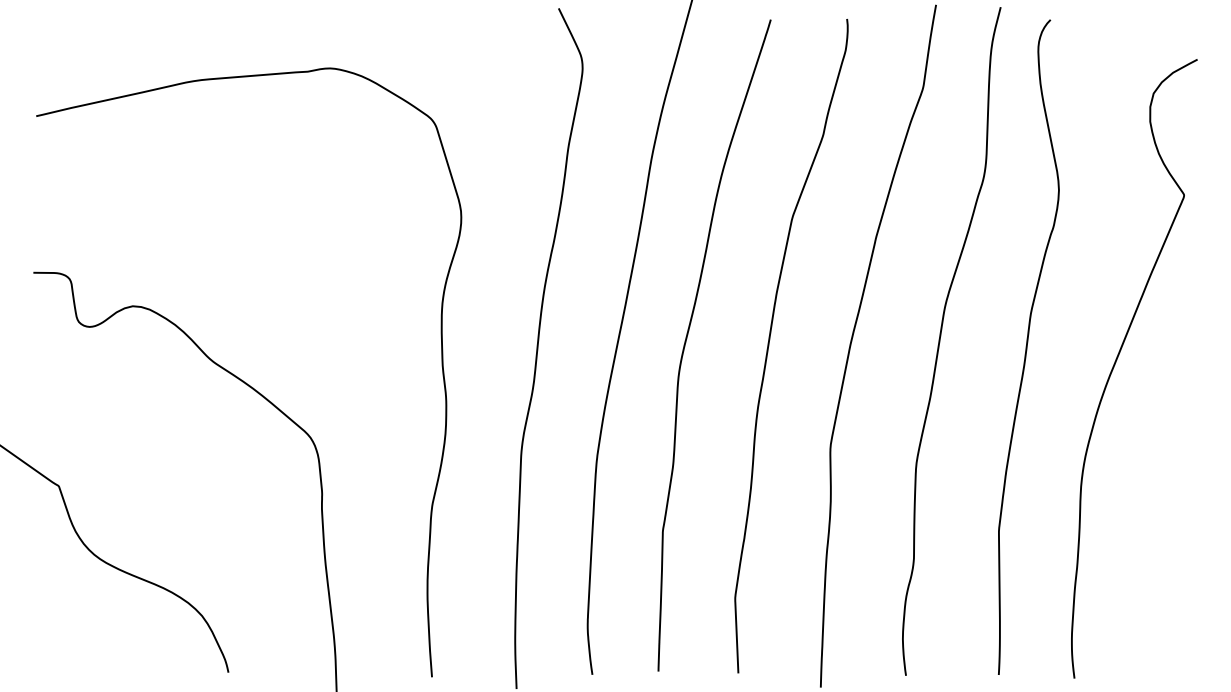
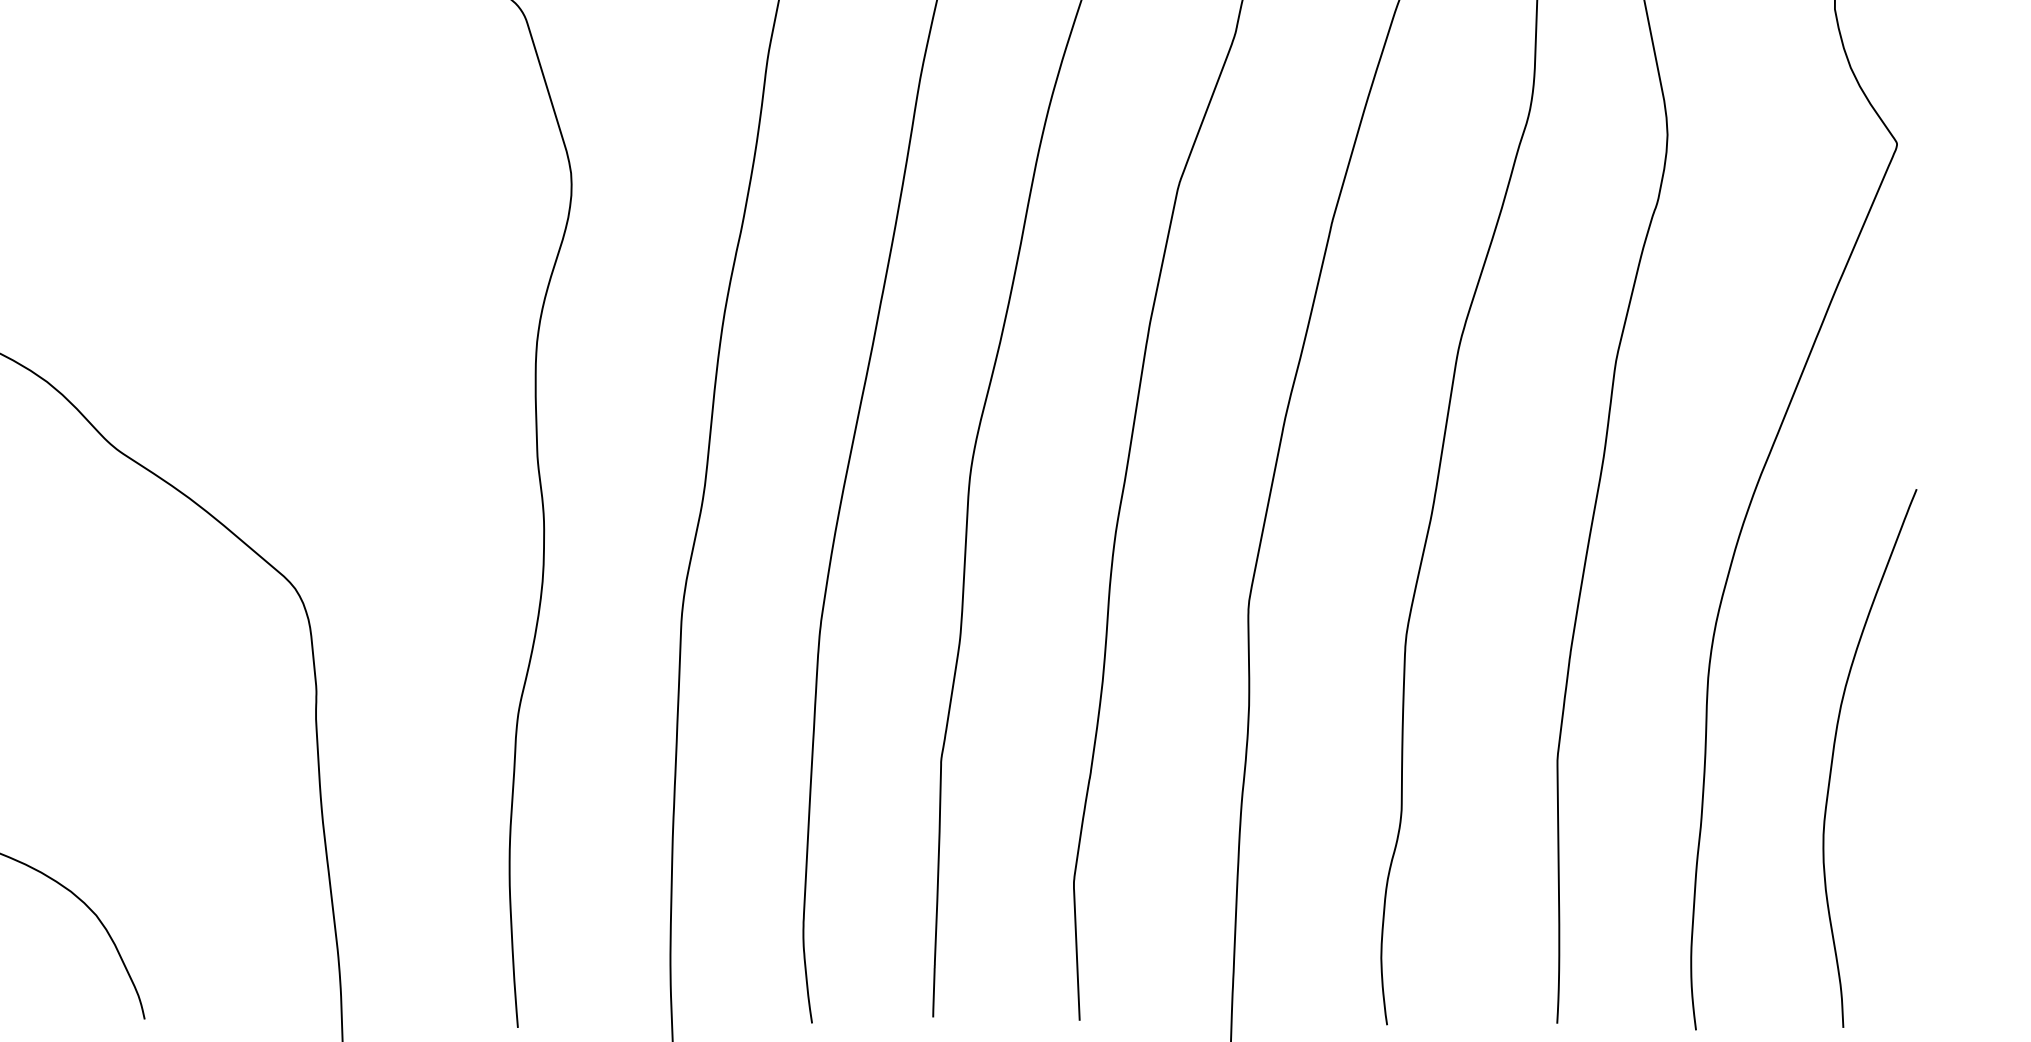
curve: (1150, 527) -> (1835, 753), added

